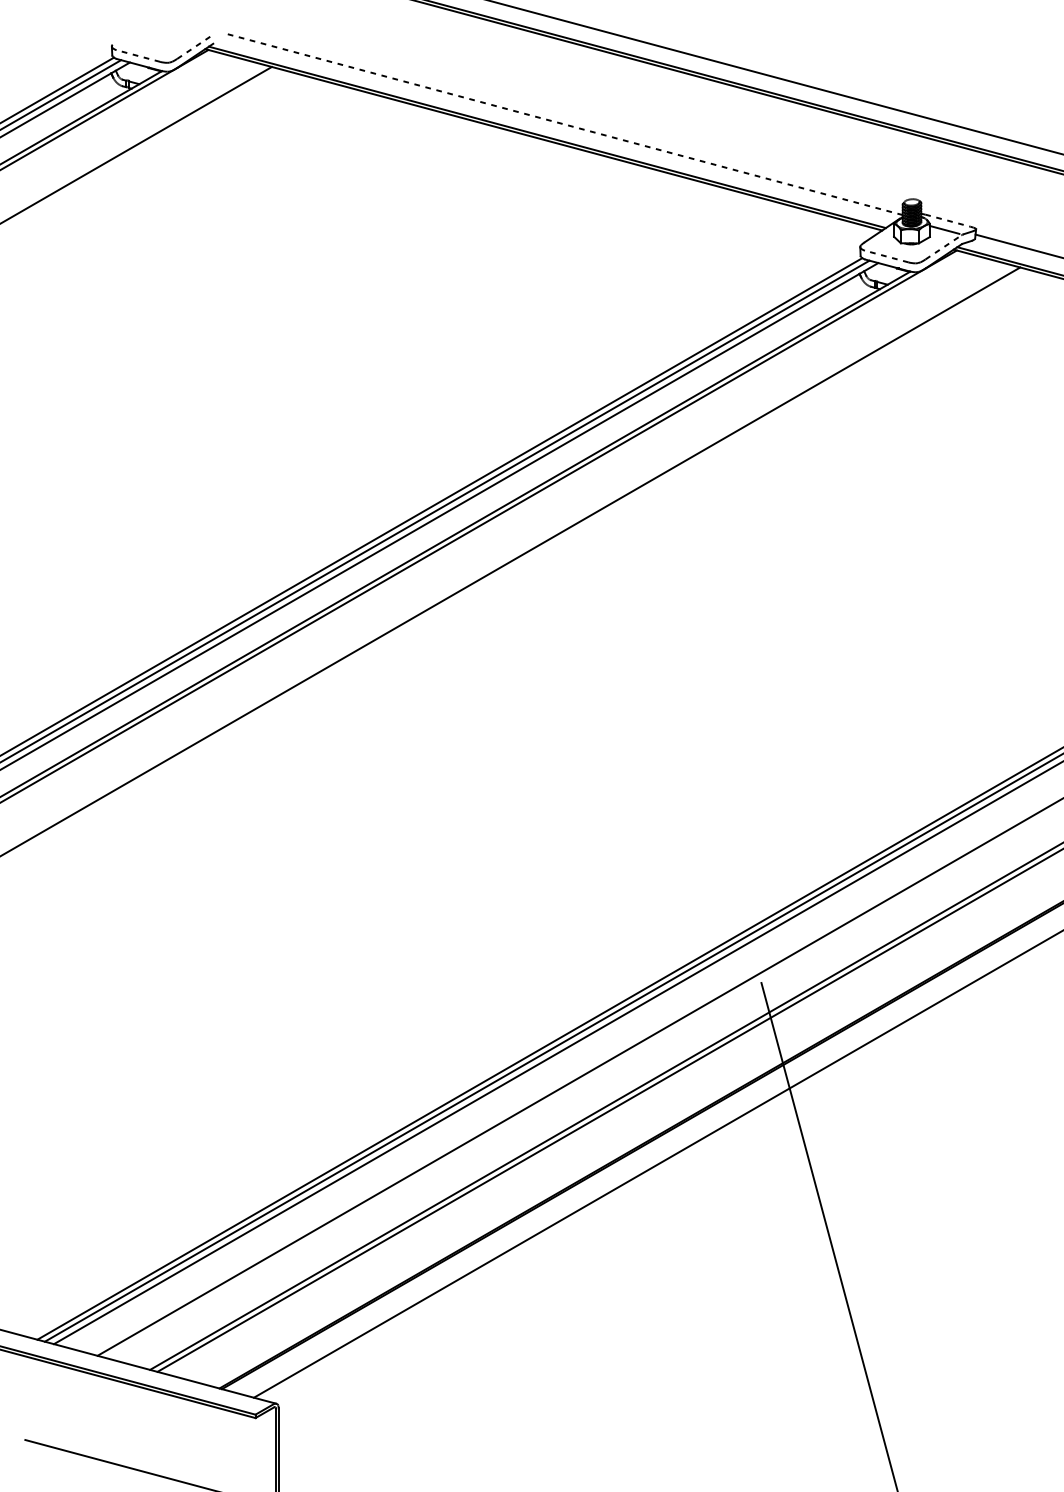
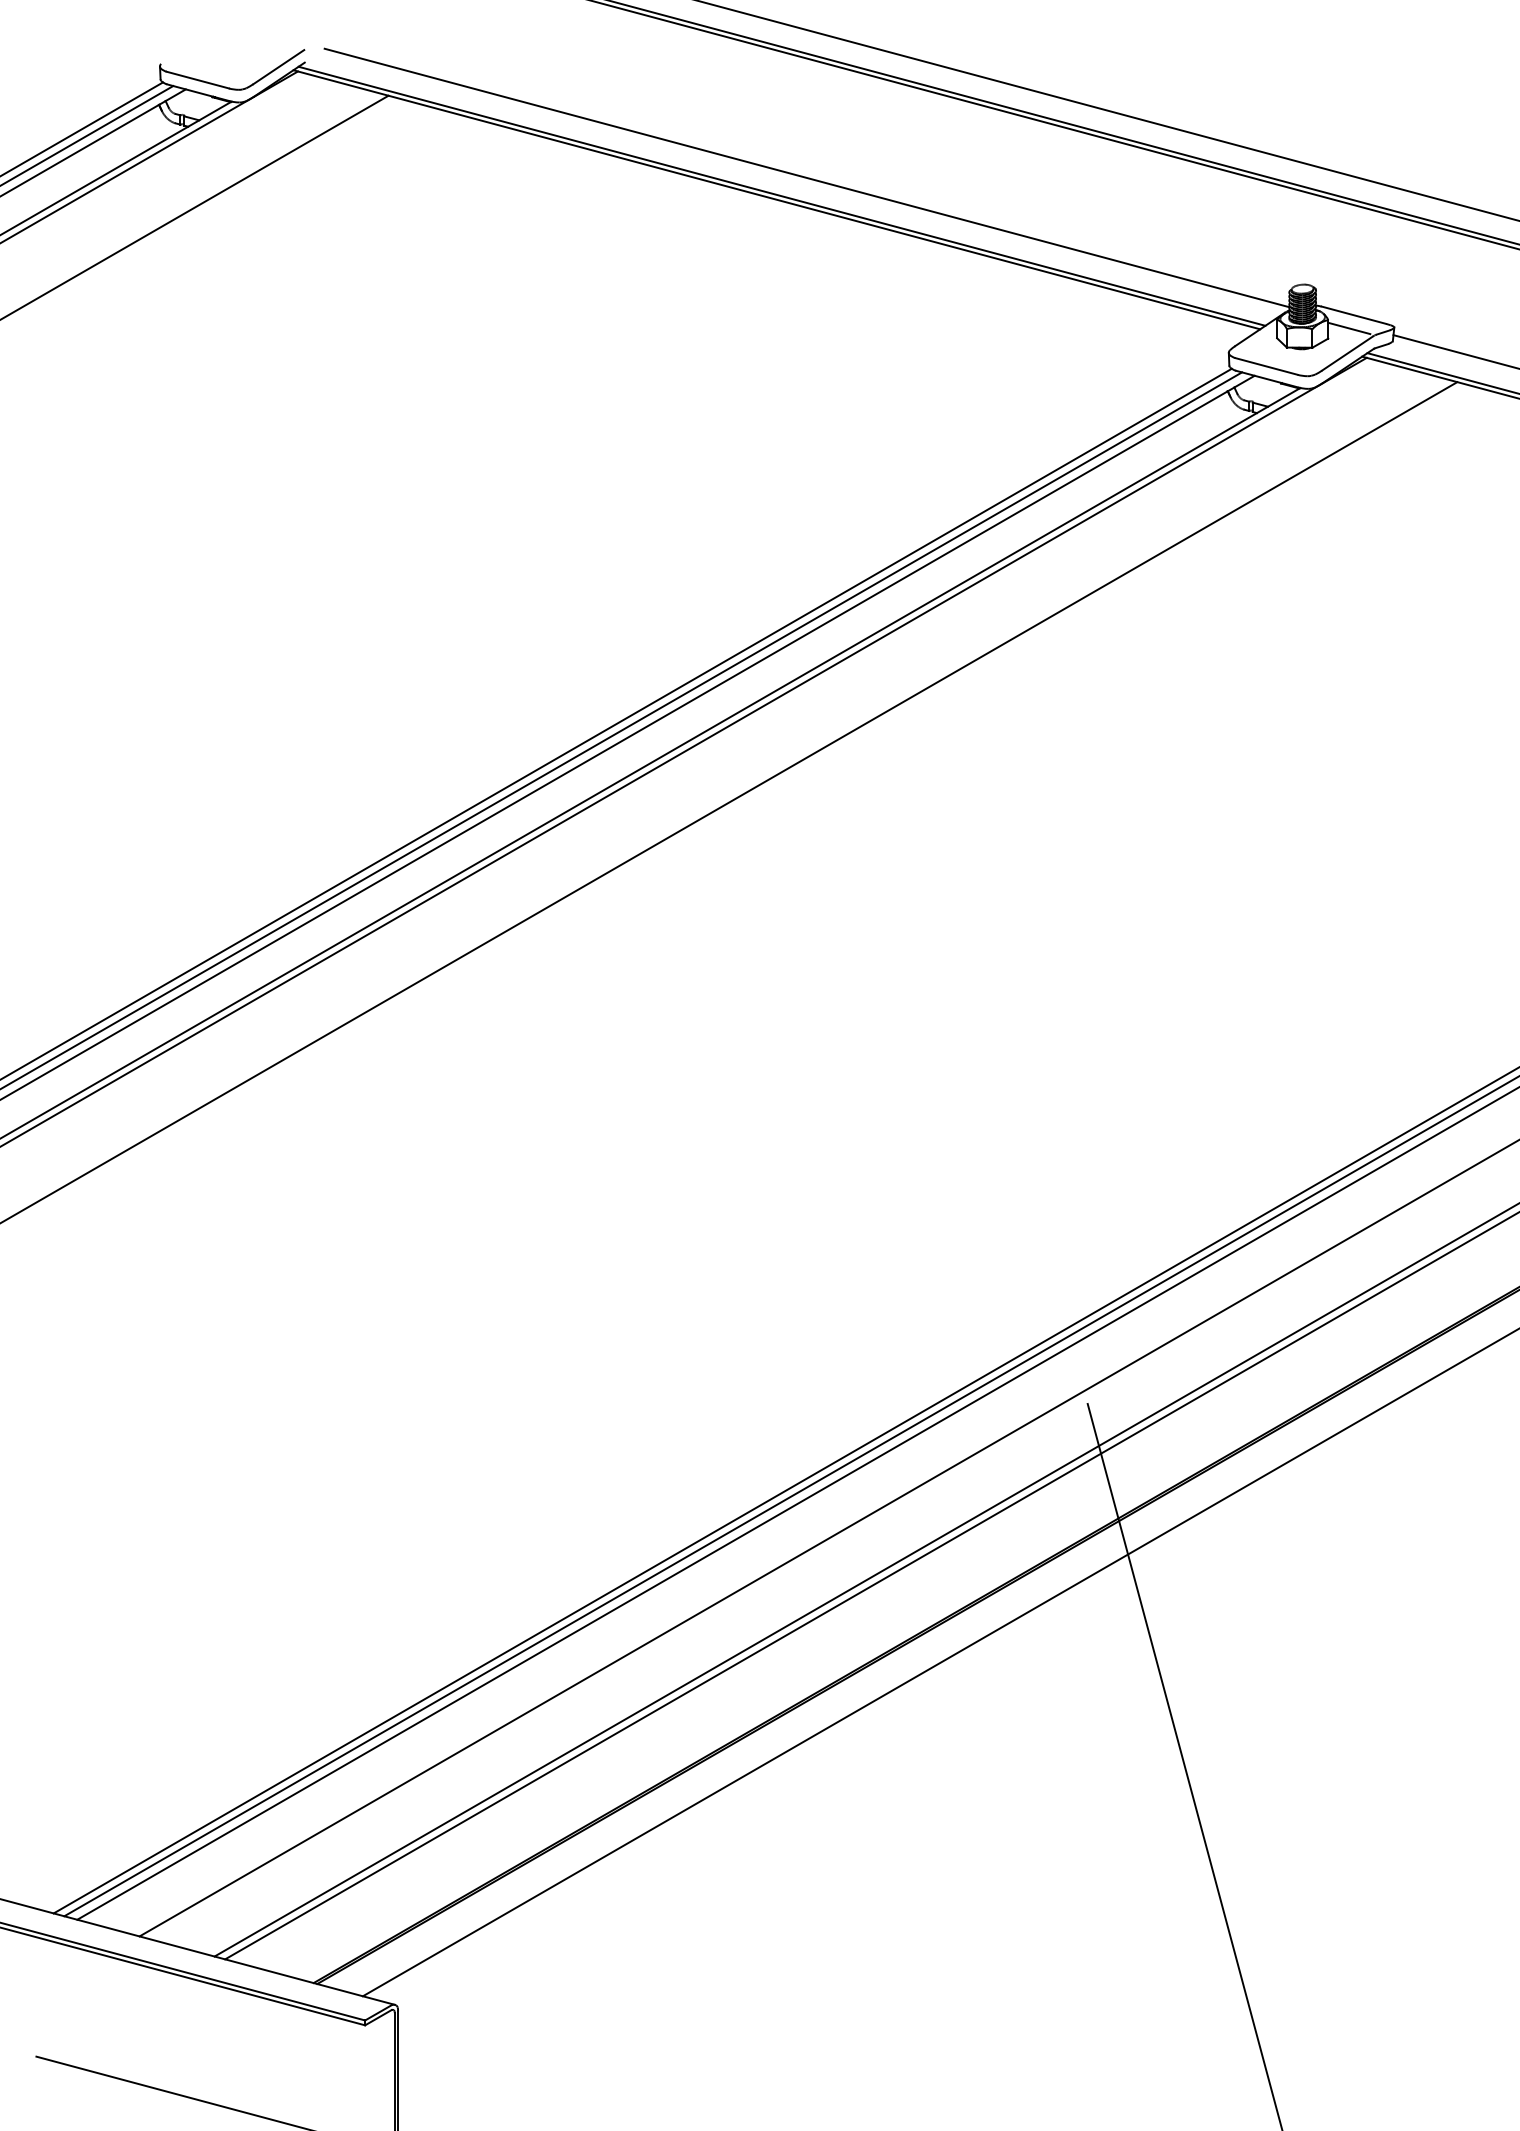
line: (194, 47) -> (278, 67), dashed -> solid
line: (138, 55) -> (197, 79), dashed -> solid
line: (565, 124) -> (807, 178), dashed -> solid
line: (948, 220) -> (1354, 315), dashed -> solid
line: (943, 247) -> (1347, 353), dashed -> solid
line: (886, 256) -> (1266, 366), dashed -> solid

